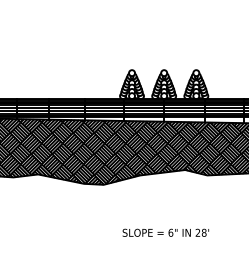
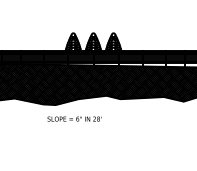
text: (165, 231) -> (74, 118), moved

